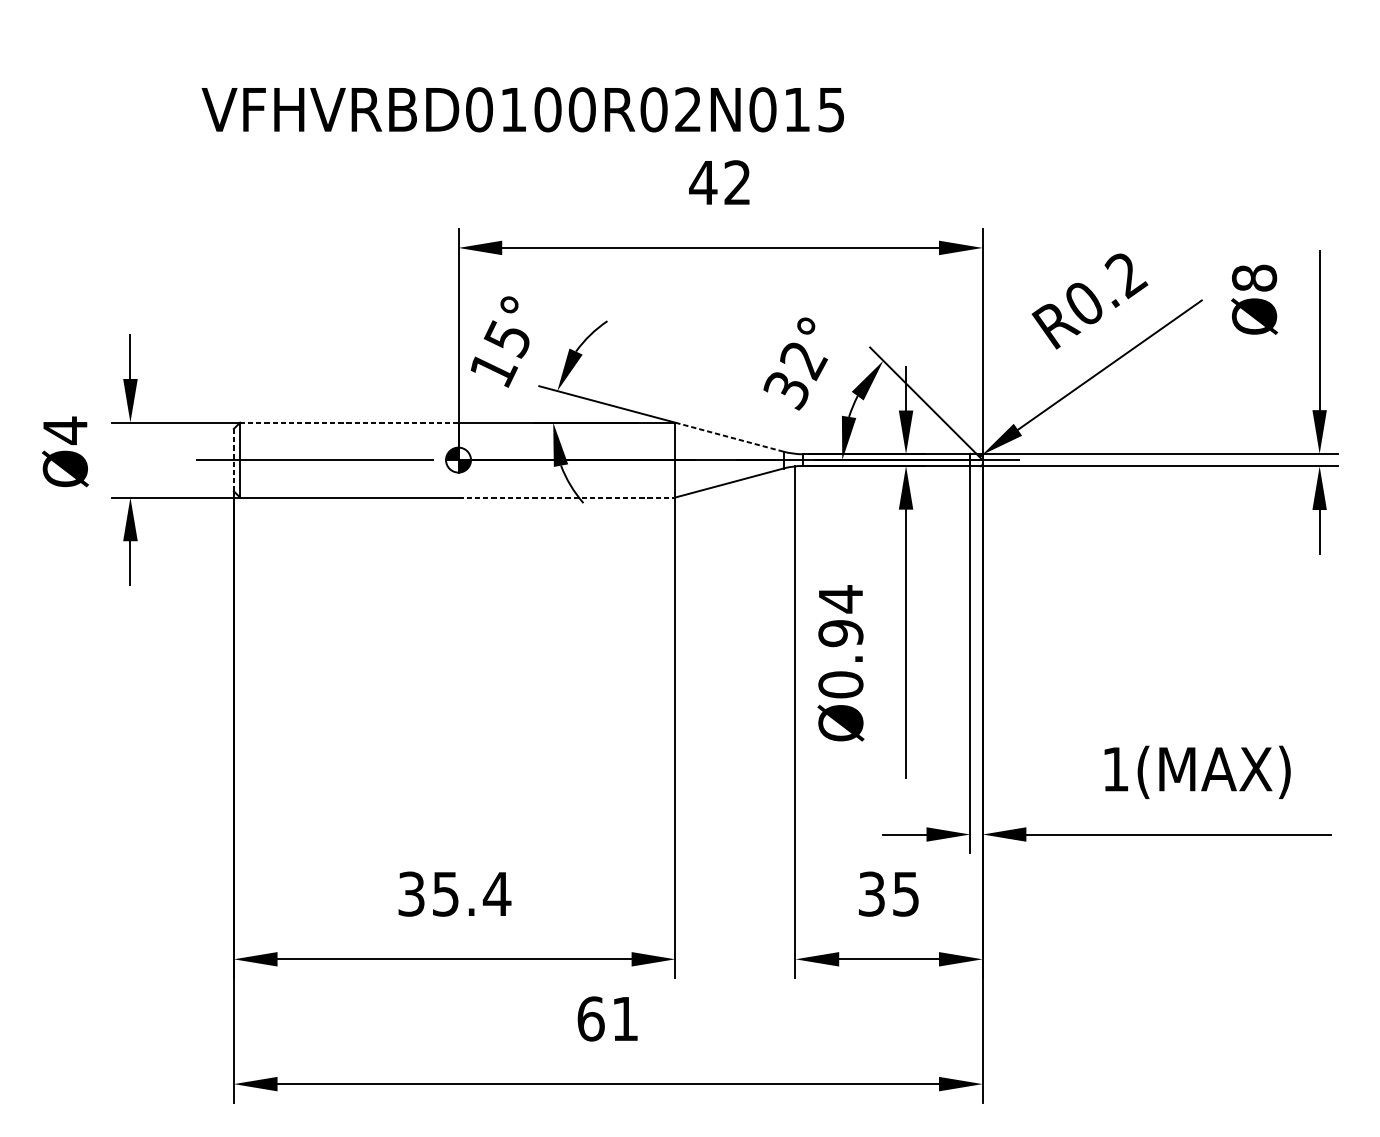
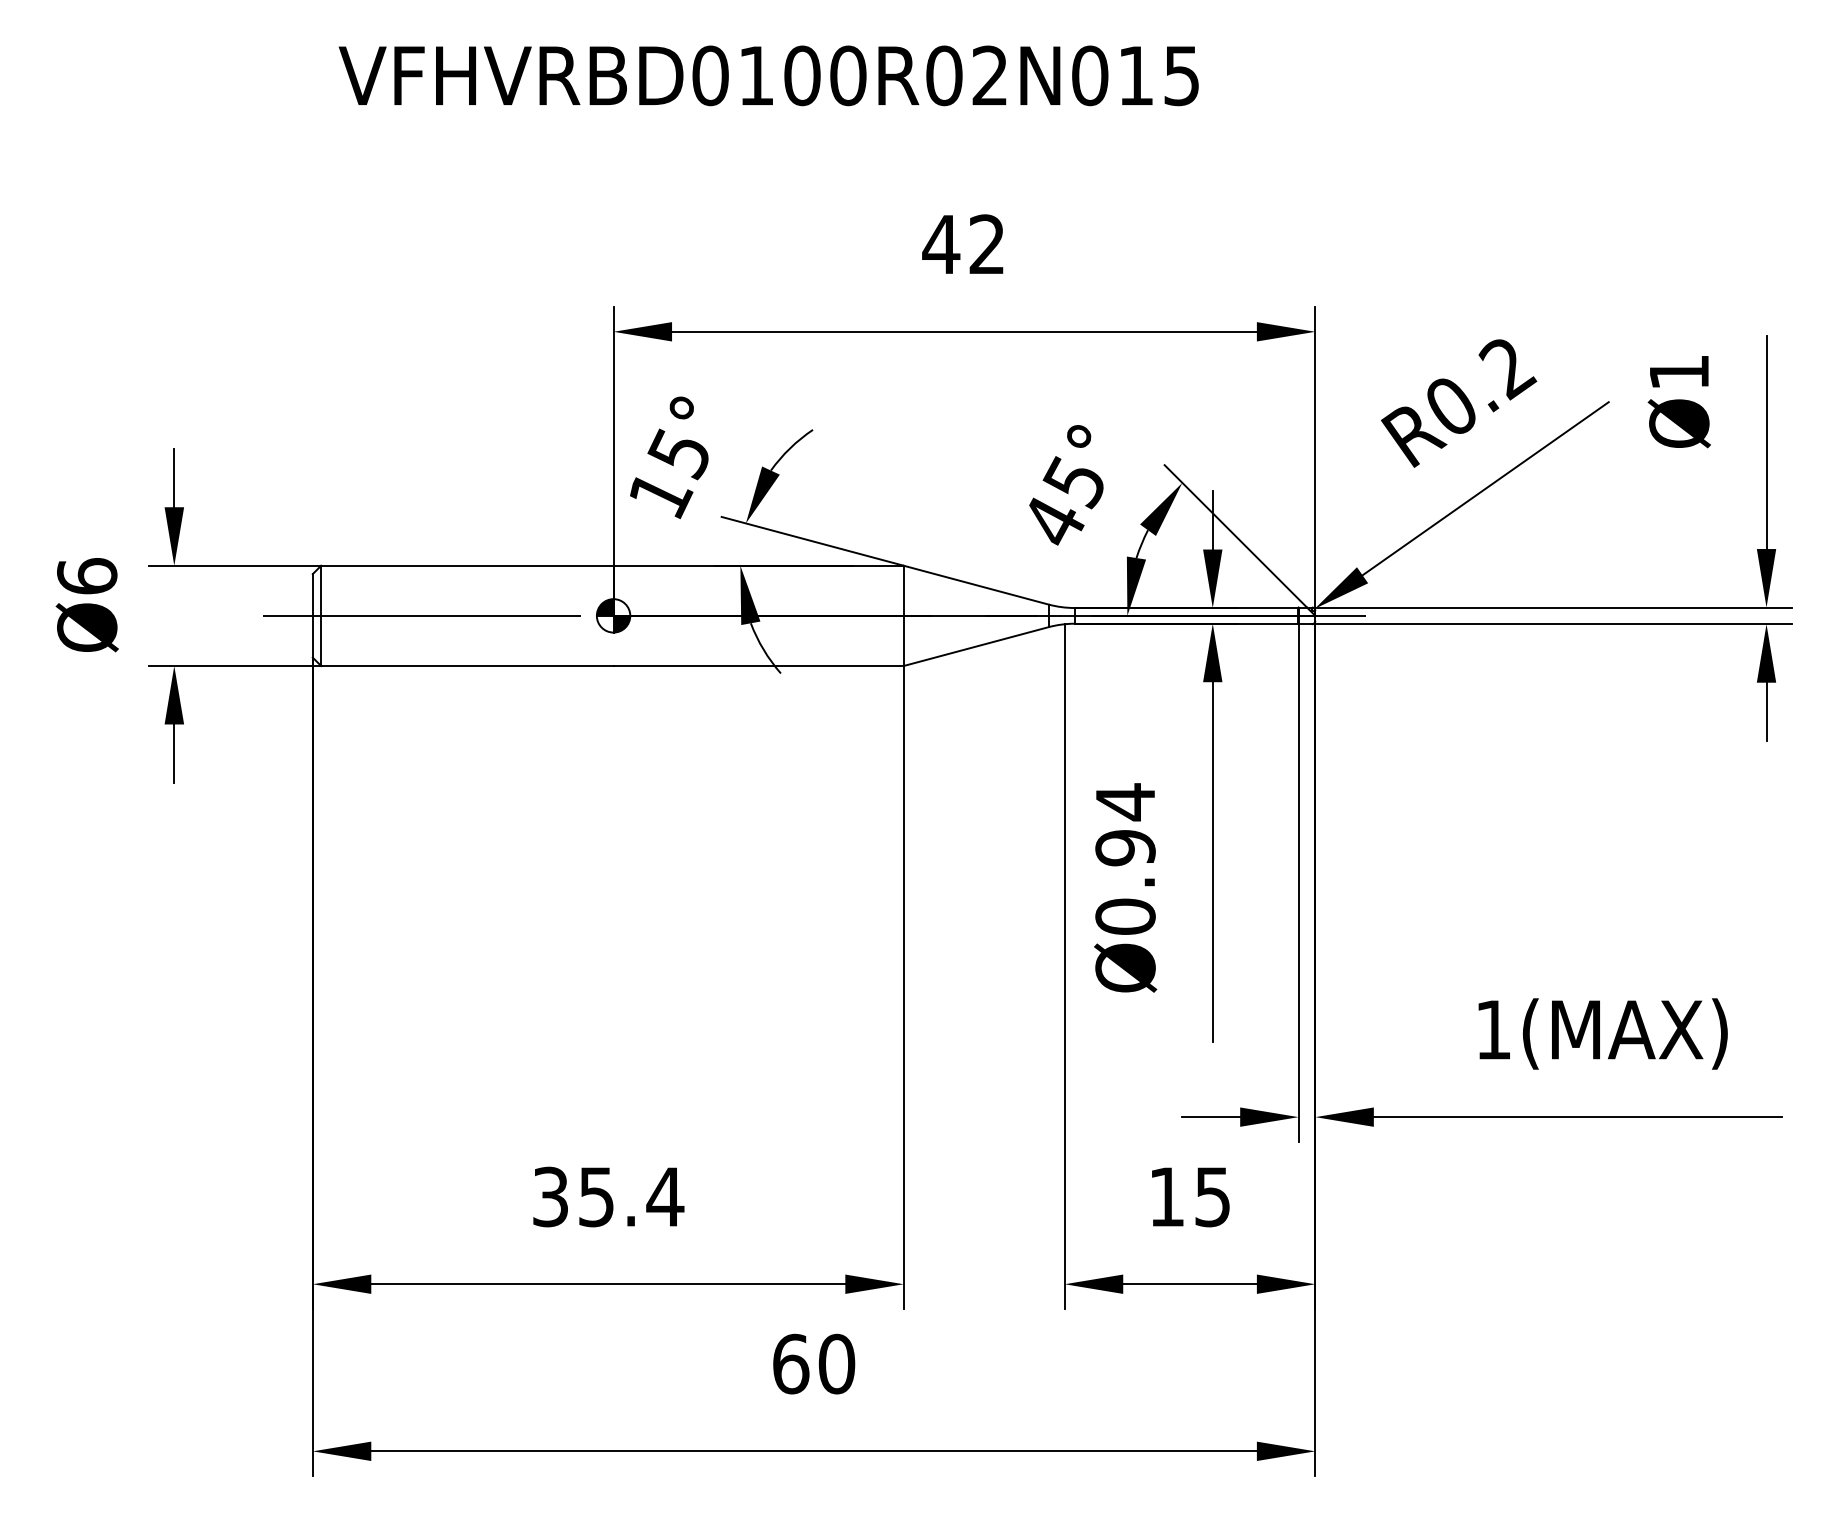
text: (522, 109) -> (768, 75), moved
text: (1254, 278) -> (1679, 372), Ø8 -> Ø1
text: (795, 375) -> (1064, 502), 32° -> 45°
line: (348, 422) -> (466, 565), dashed -> solid
text: (65, 430) -> (87, 576), Ø4 -> Ø6
line: (728, 437) -> (975, 585), dashed -> solid
line: (233, 459) -> (312, 615), dashed -> solid
line: (567, 497) -> (759, 666), dashed -> solid
text: (871, 893) -> (1166, 1196), 35 -> 15
text: (625, 1018) -> (836, 1363), 61 -> 60

